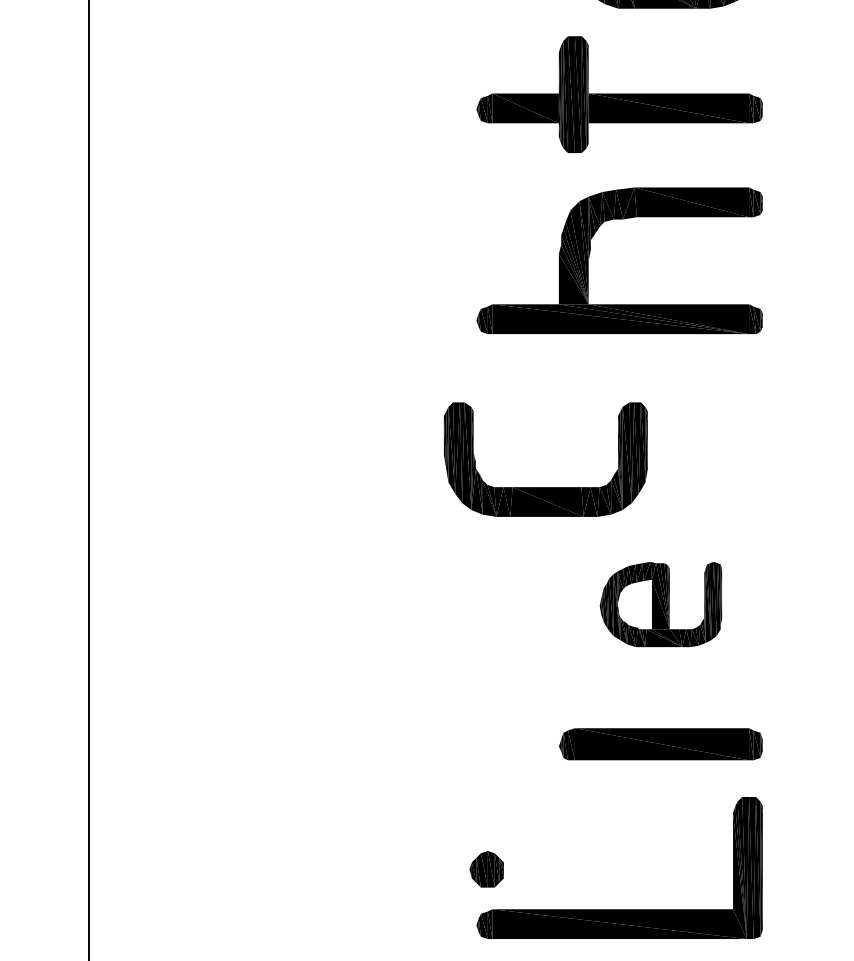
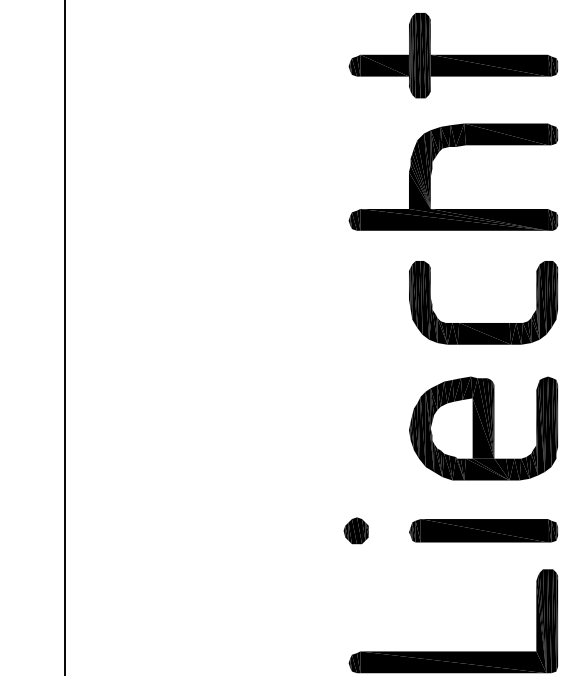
part: (545, 487) -> (483, 323), moved
part: (660, 604) -> (483, 428), size x1.67
part: (486, 869) -> (356, 530), moved

